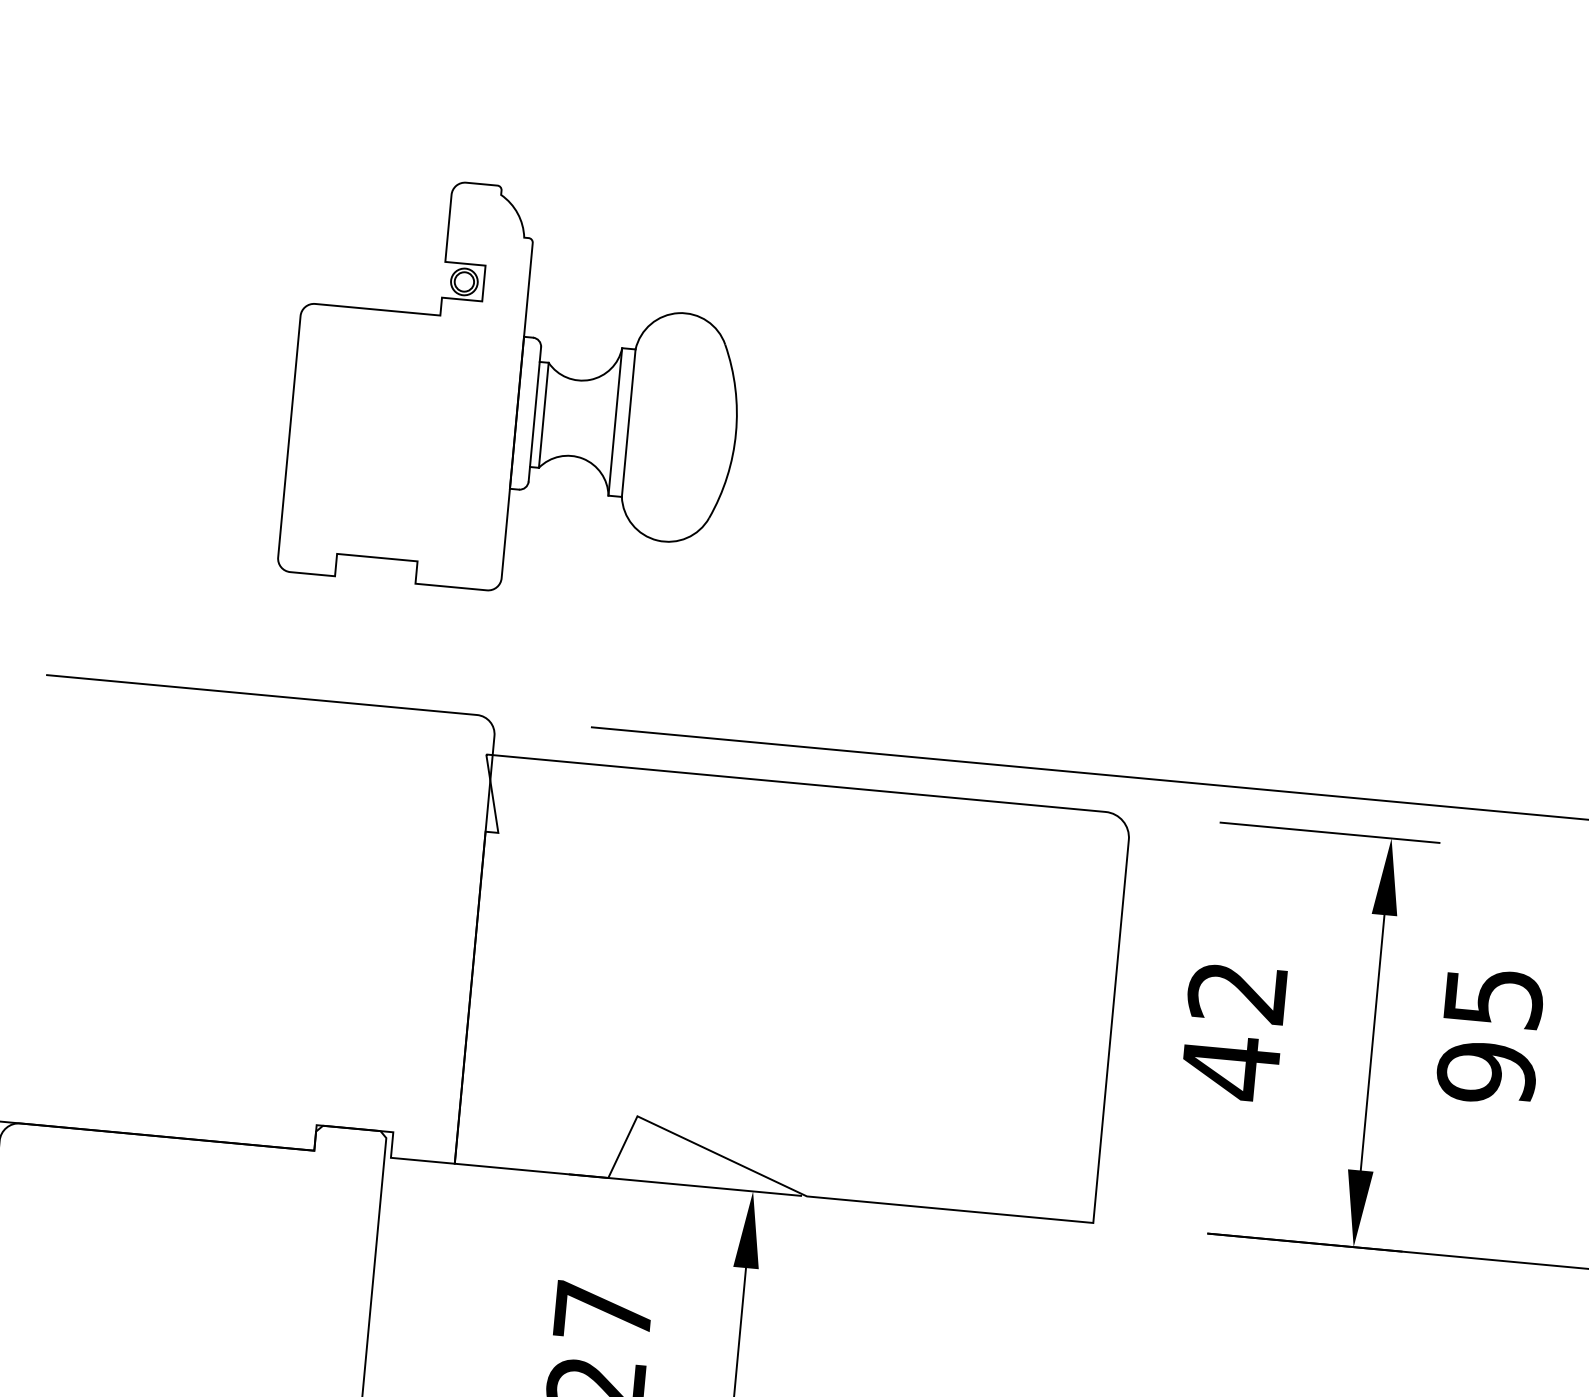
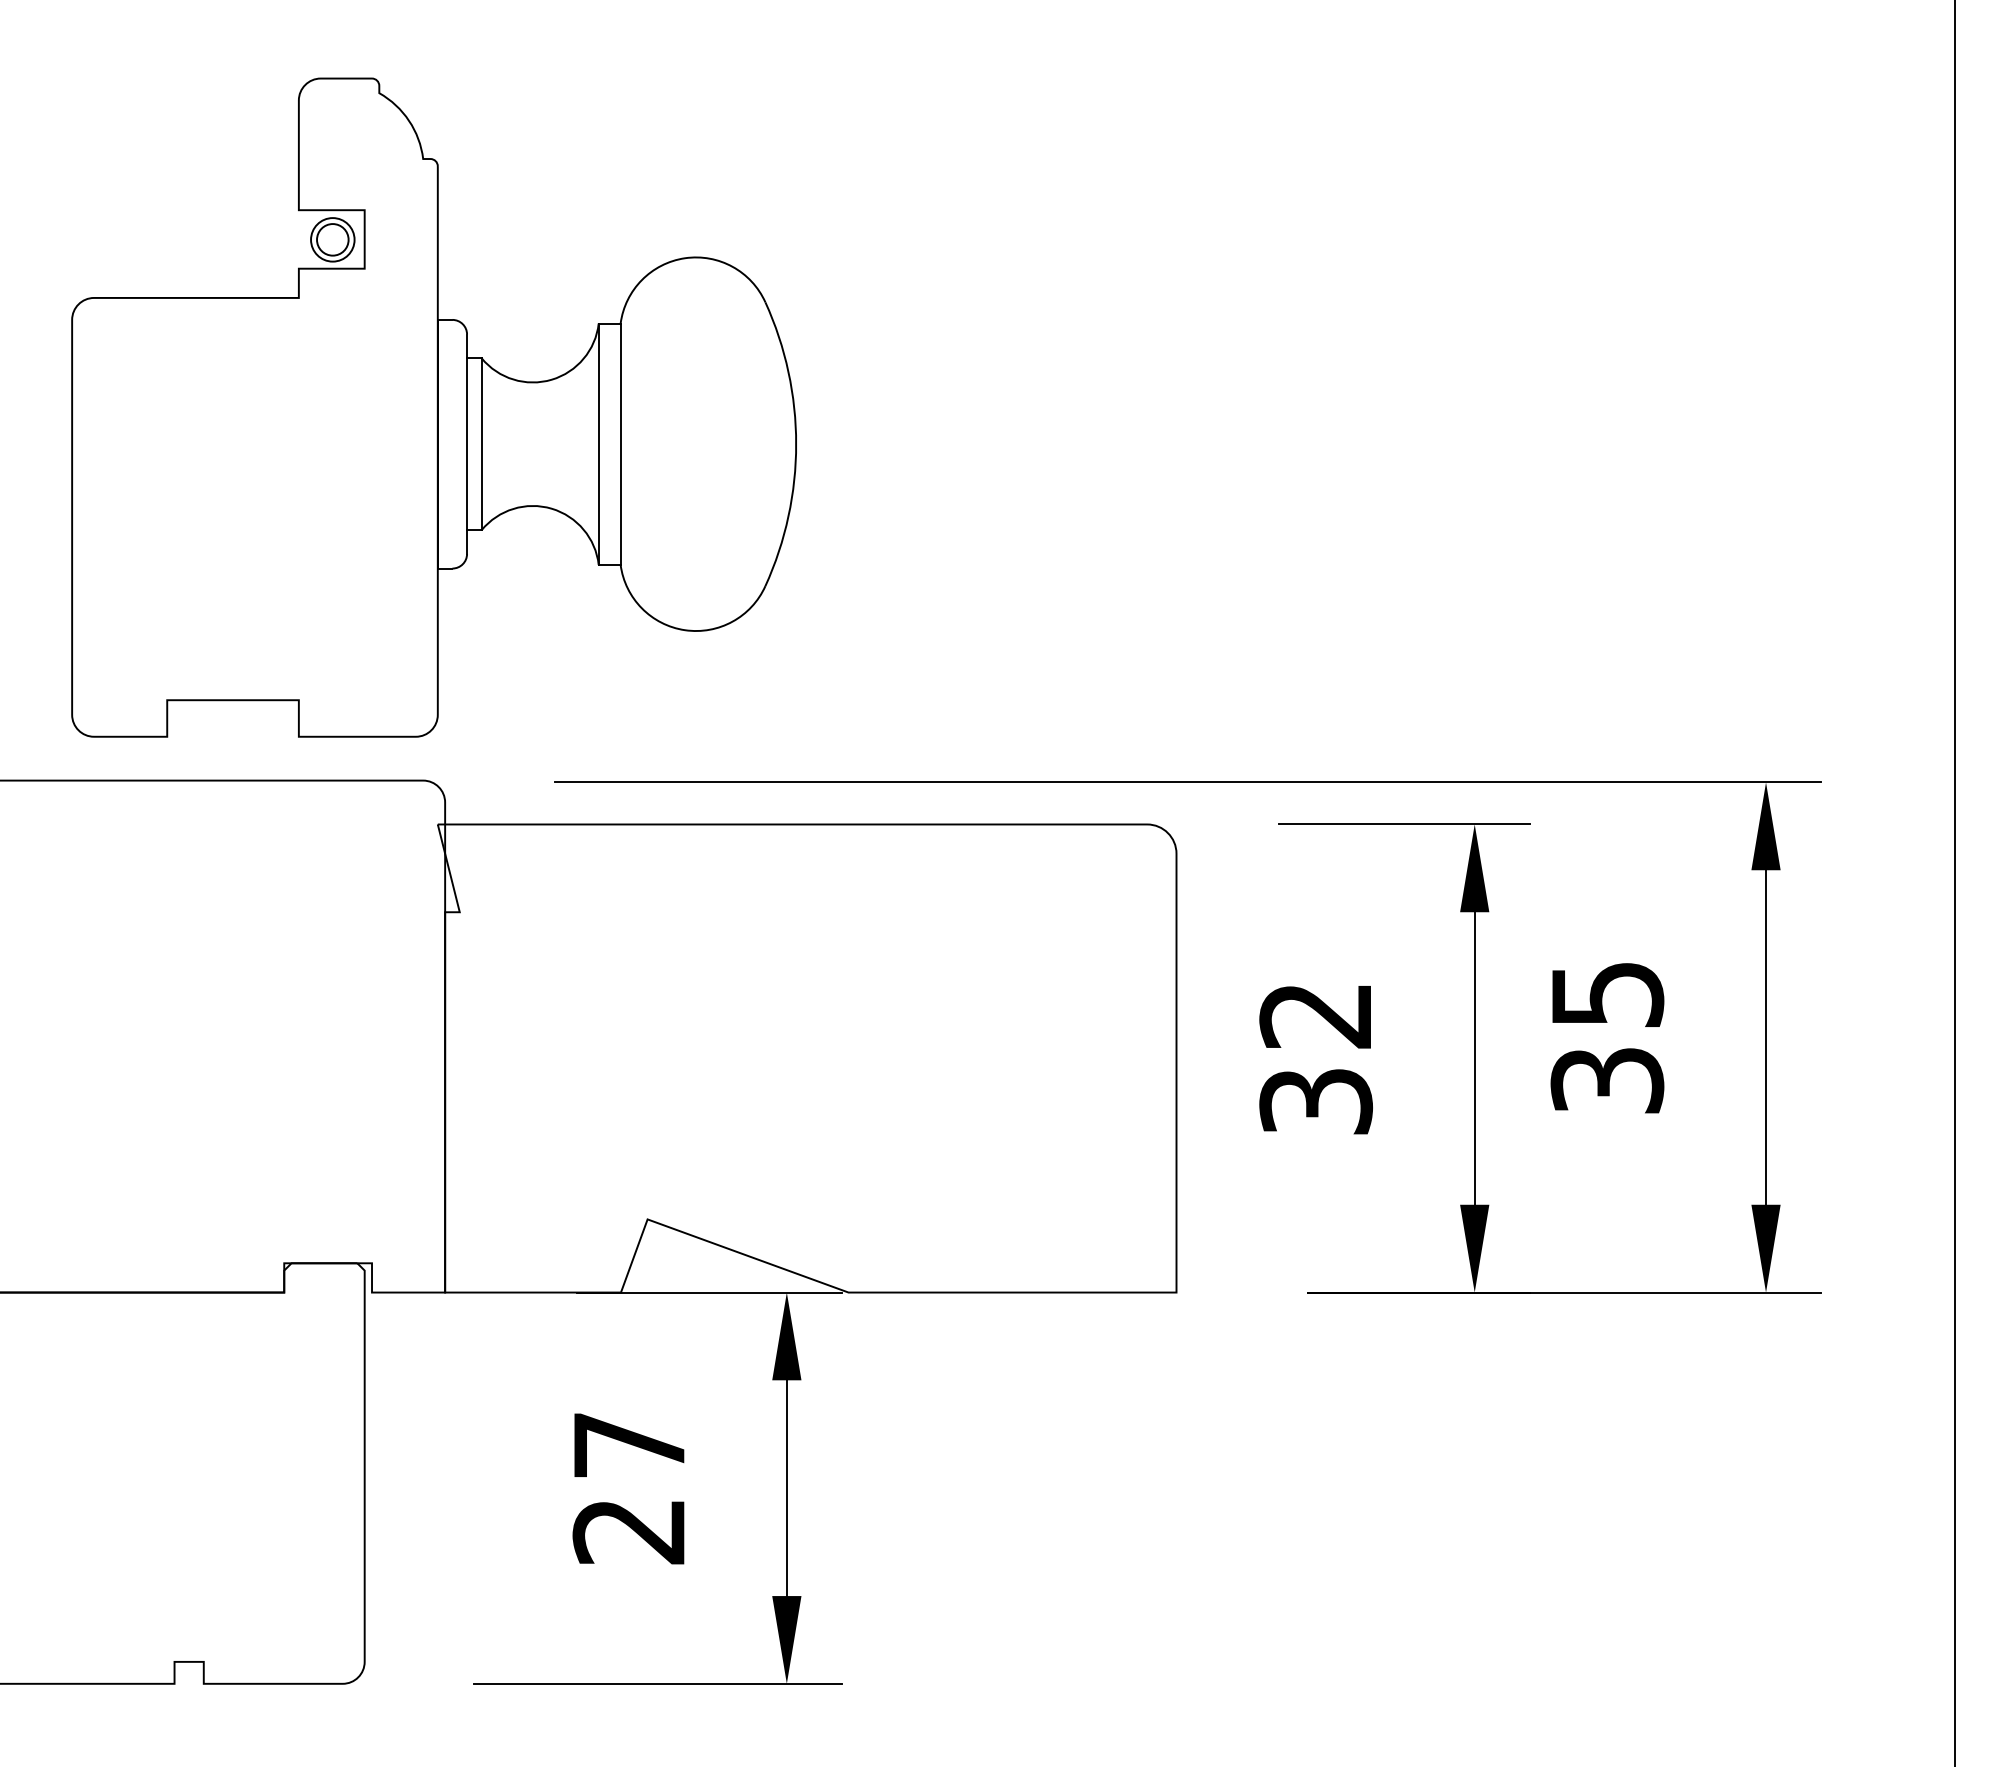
part: (516, 390) -> (433, 407), size x1.43
text: (1230, 1067) -> (1315, 1101), 42 -> 32
text: (1486, 1072) -> (1607, 1080), 95 -> 35

